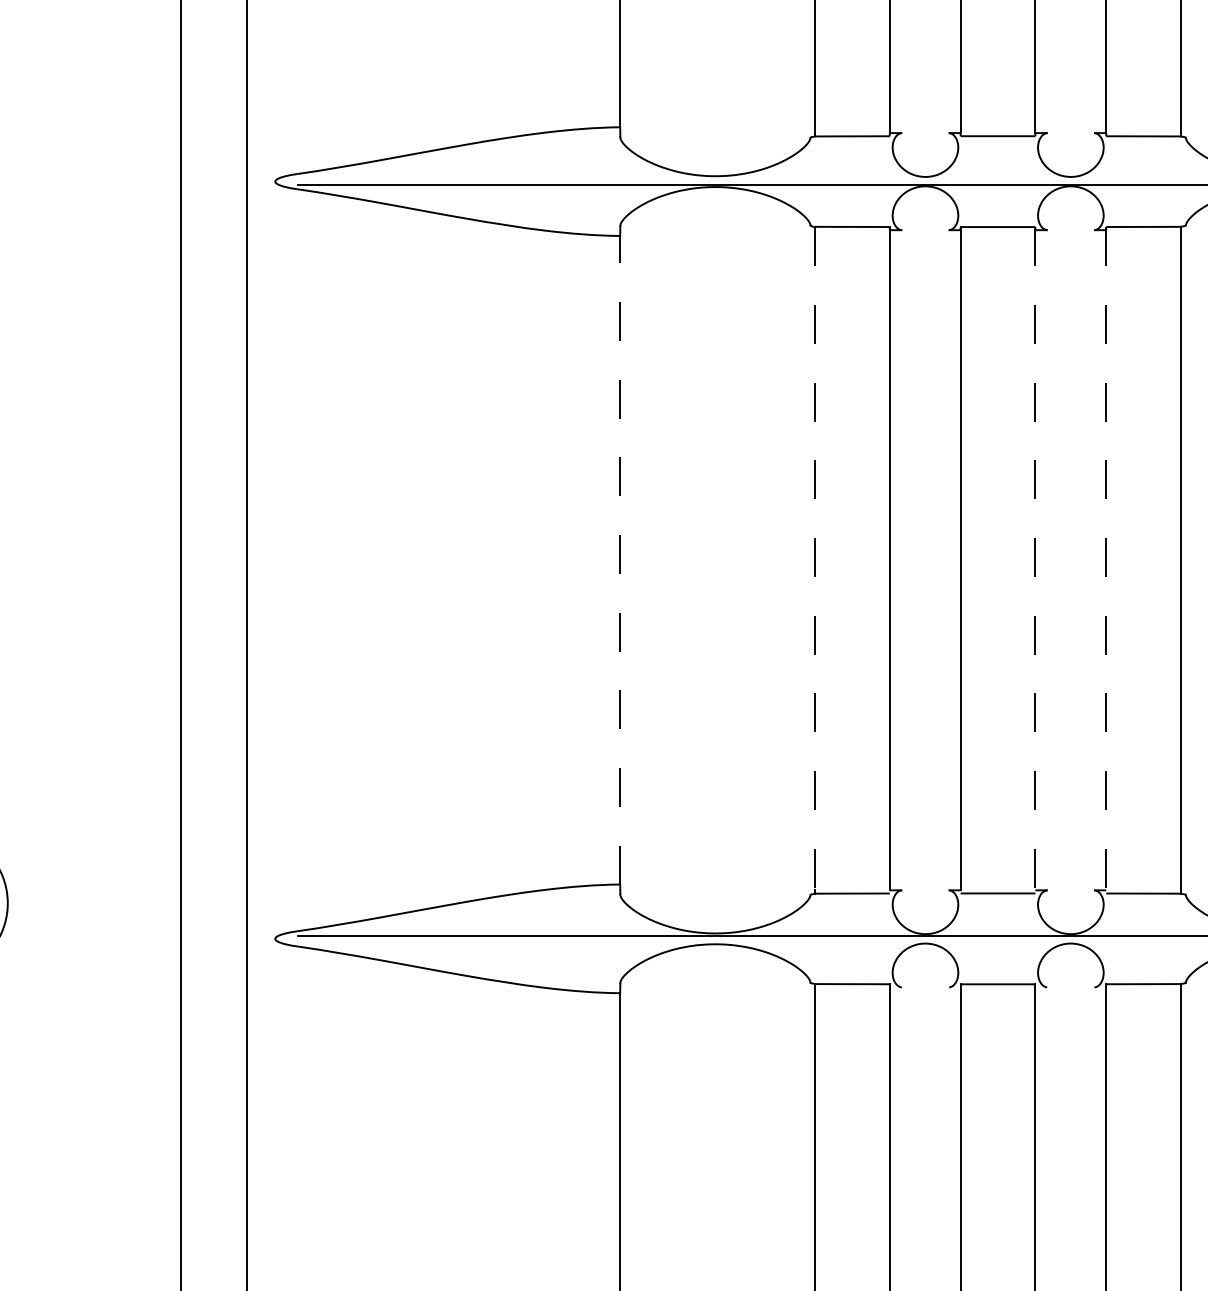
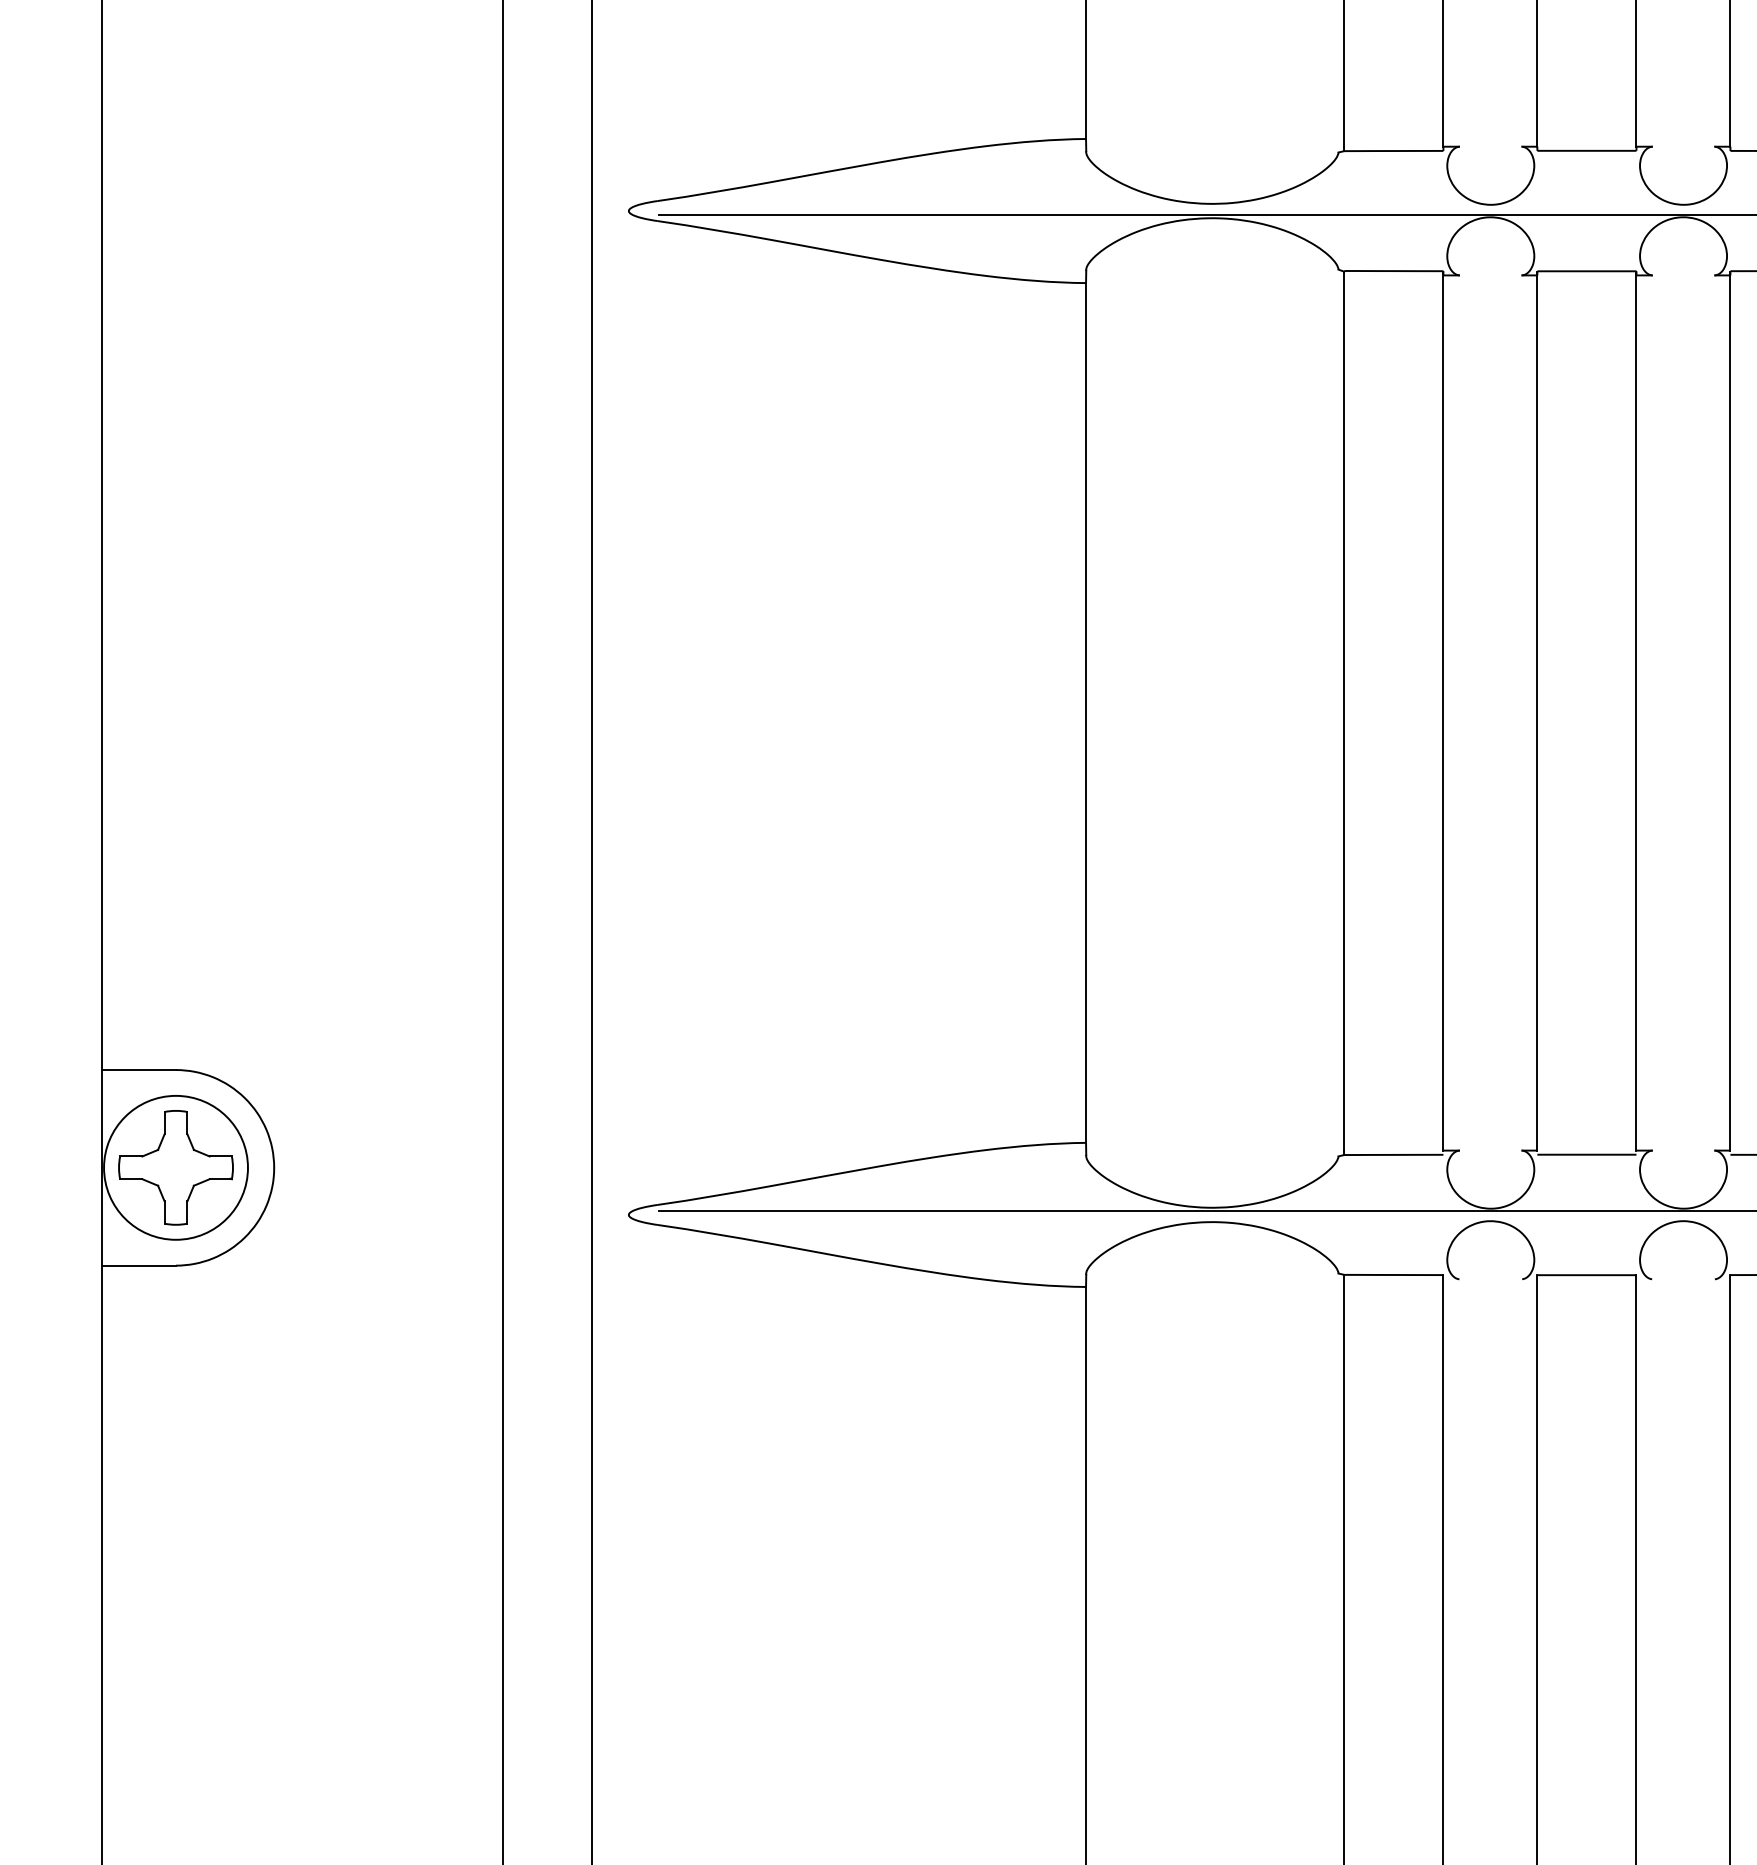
line: (620, 559) -> (1086, 712), dashed -> solid
line: (815, 559) -> (1344, 711), dashed -> solid
line: (1035, 559) -> (1636, 711), dashed -> solid
line: (1106, 559) -> (1730, 711), dashed -> solid

